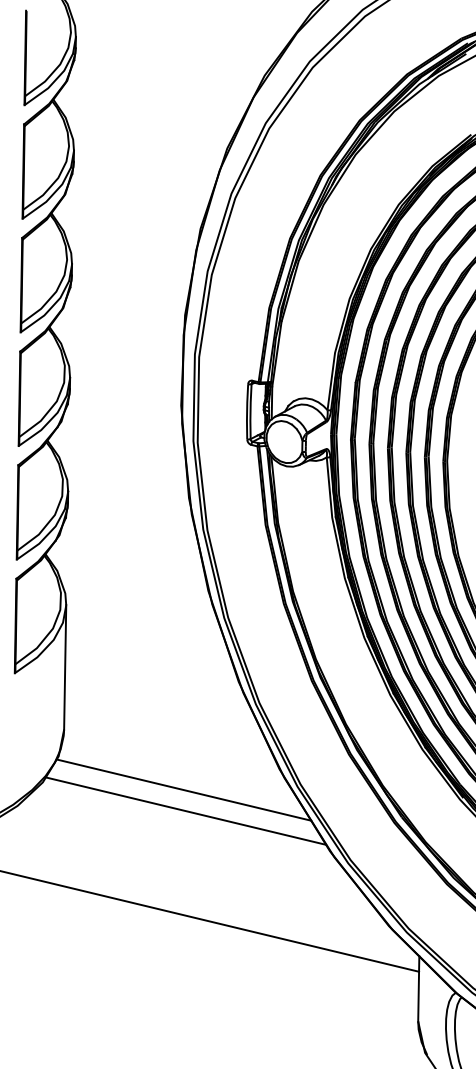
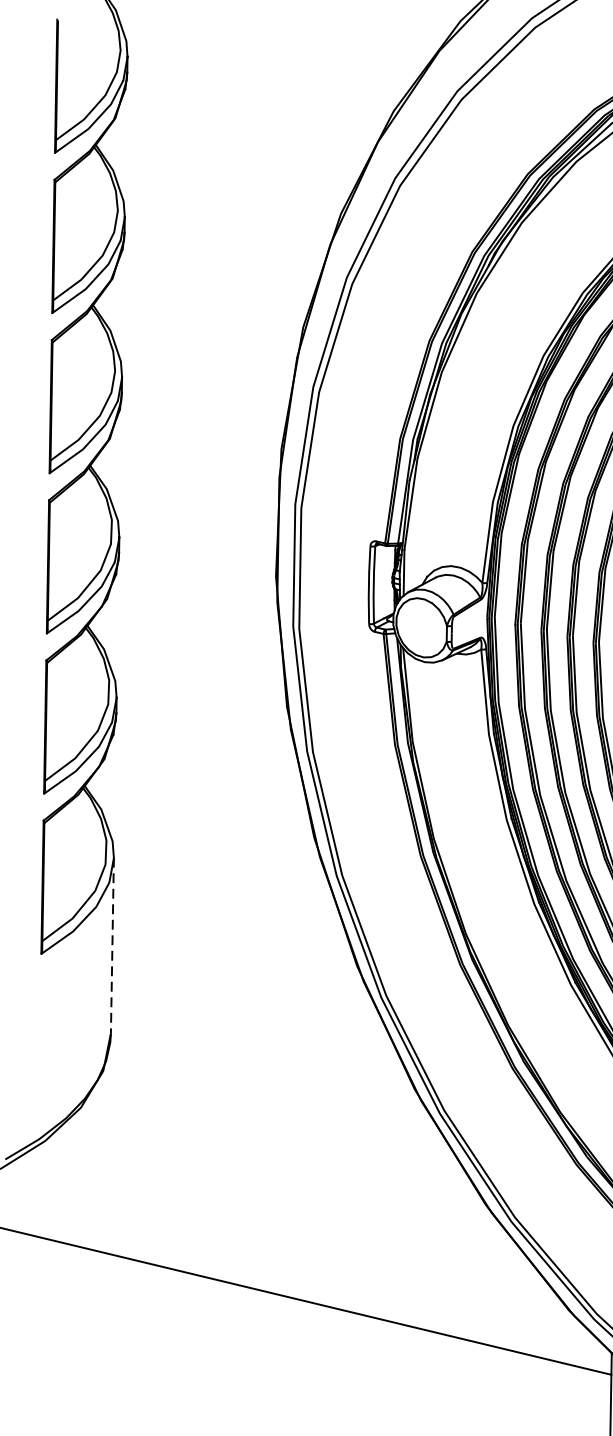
line: (65, 667) -> (112, 945), solid -> dashed
line: (183, 789) -> (279, 1117), removed
line: (185, 810) -> (282, 1147), removed

